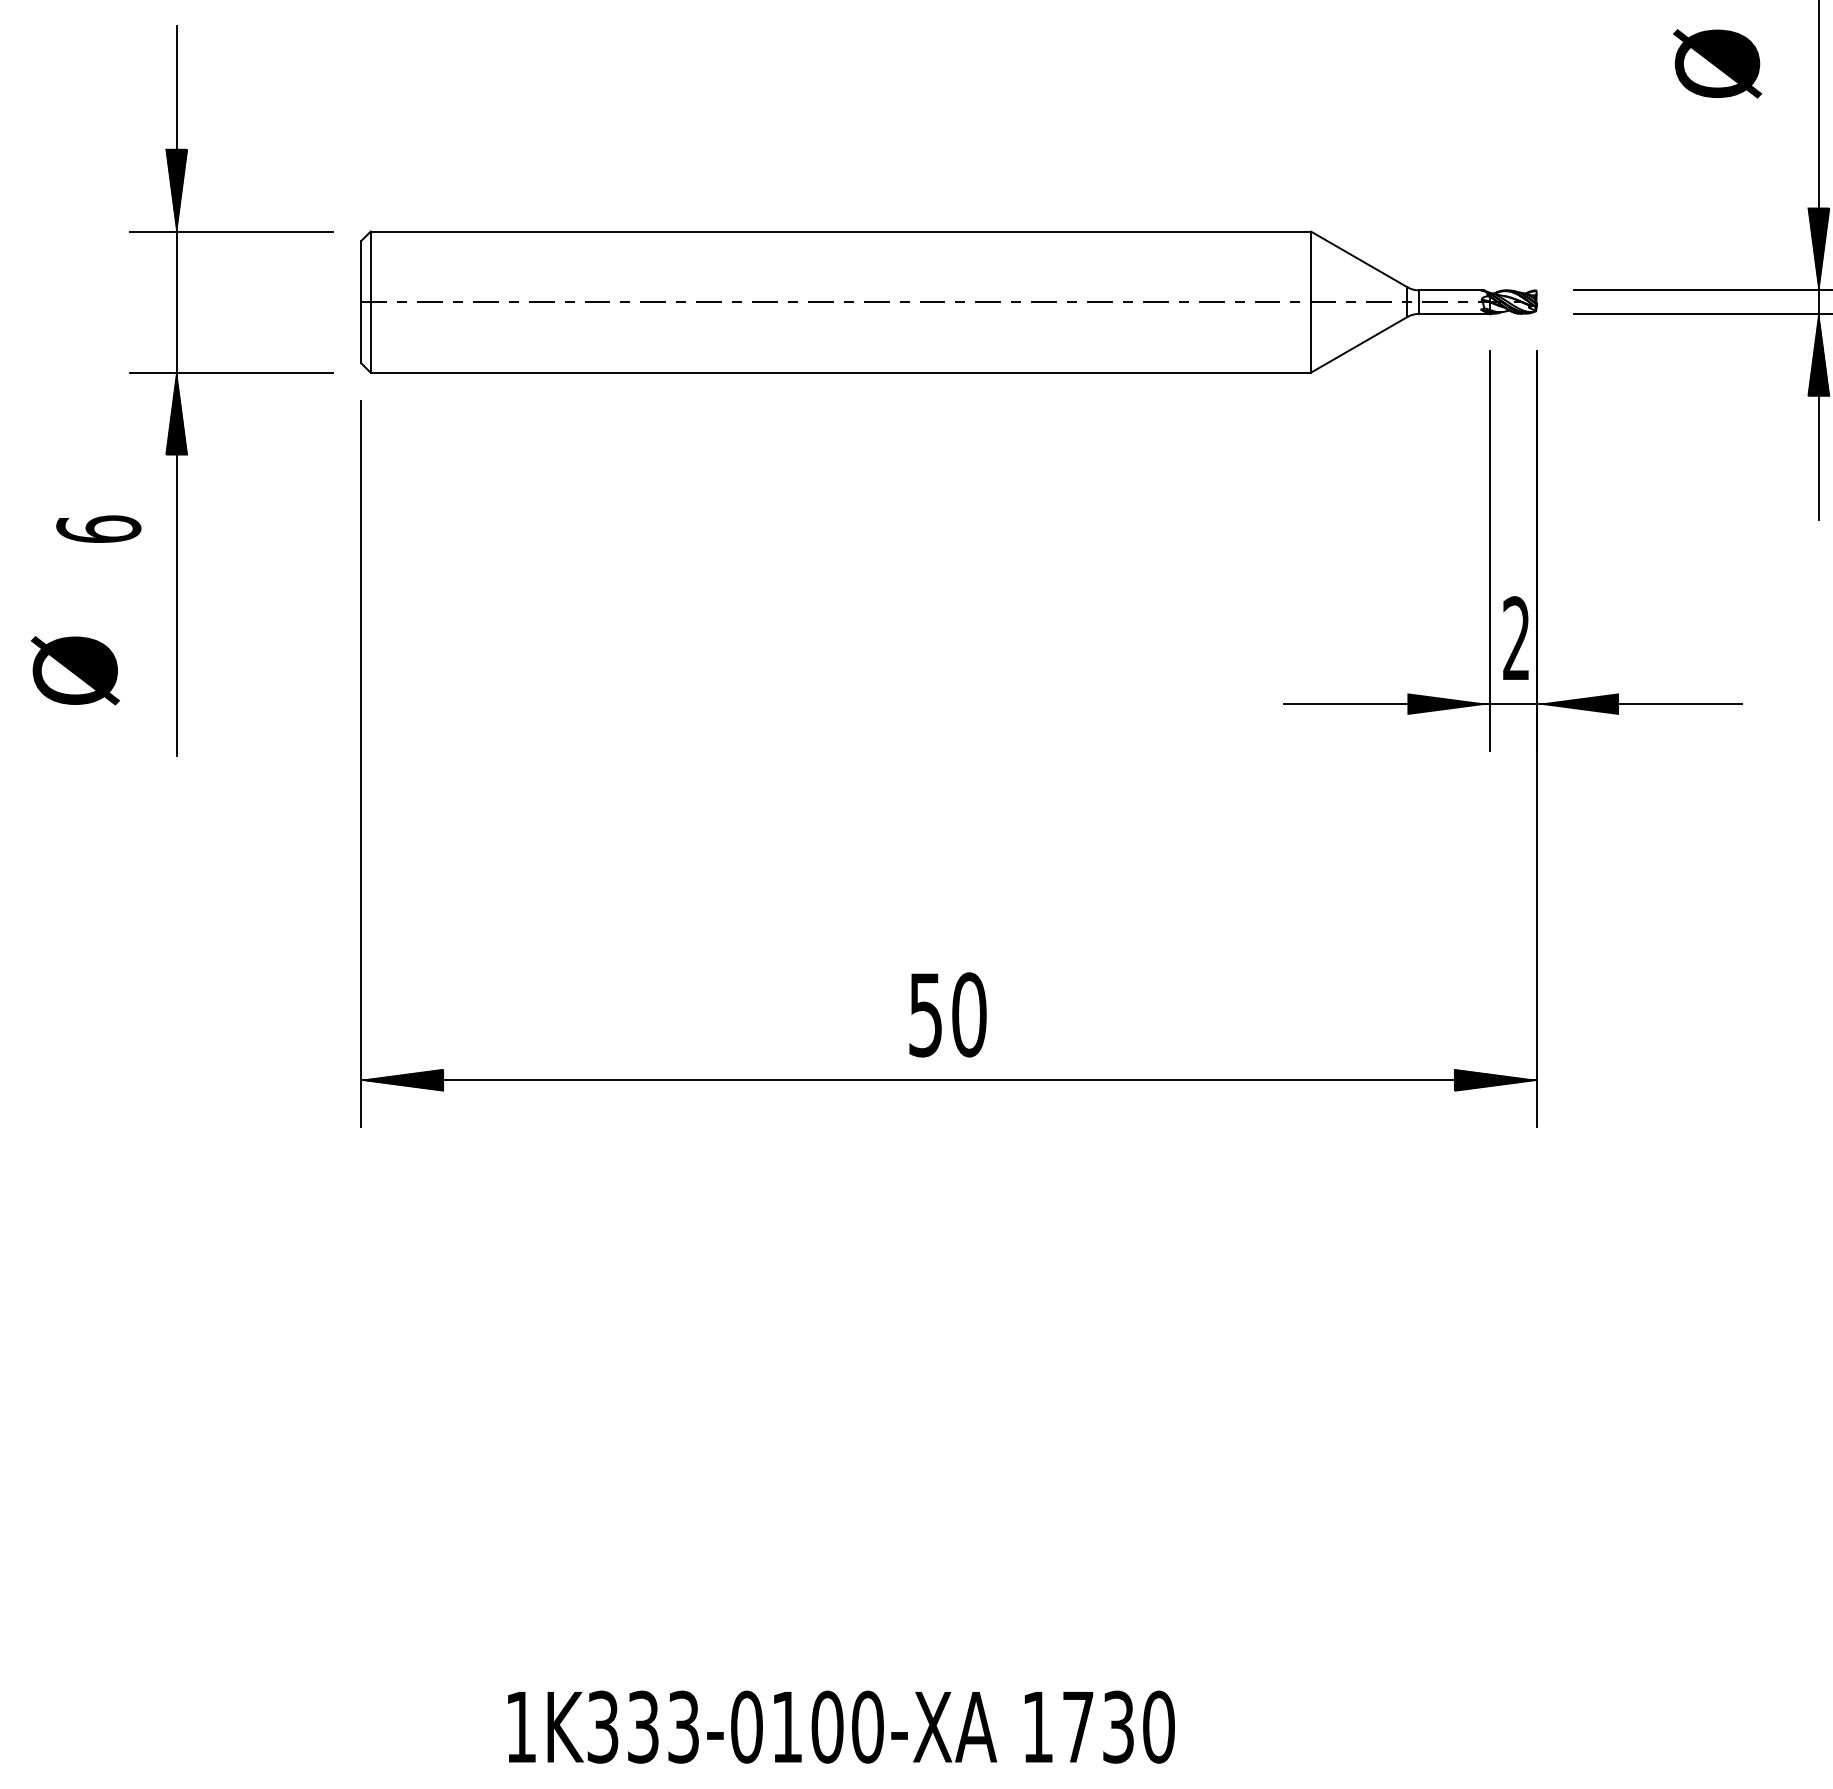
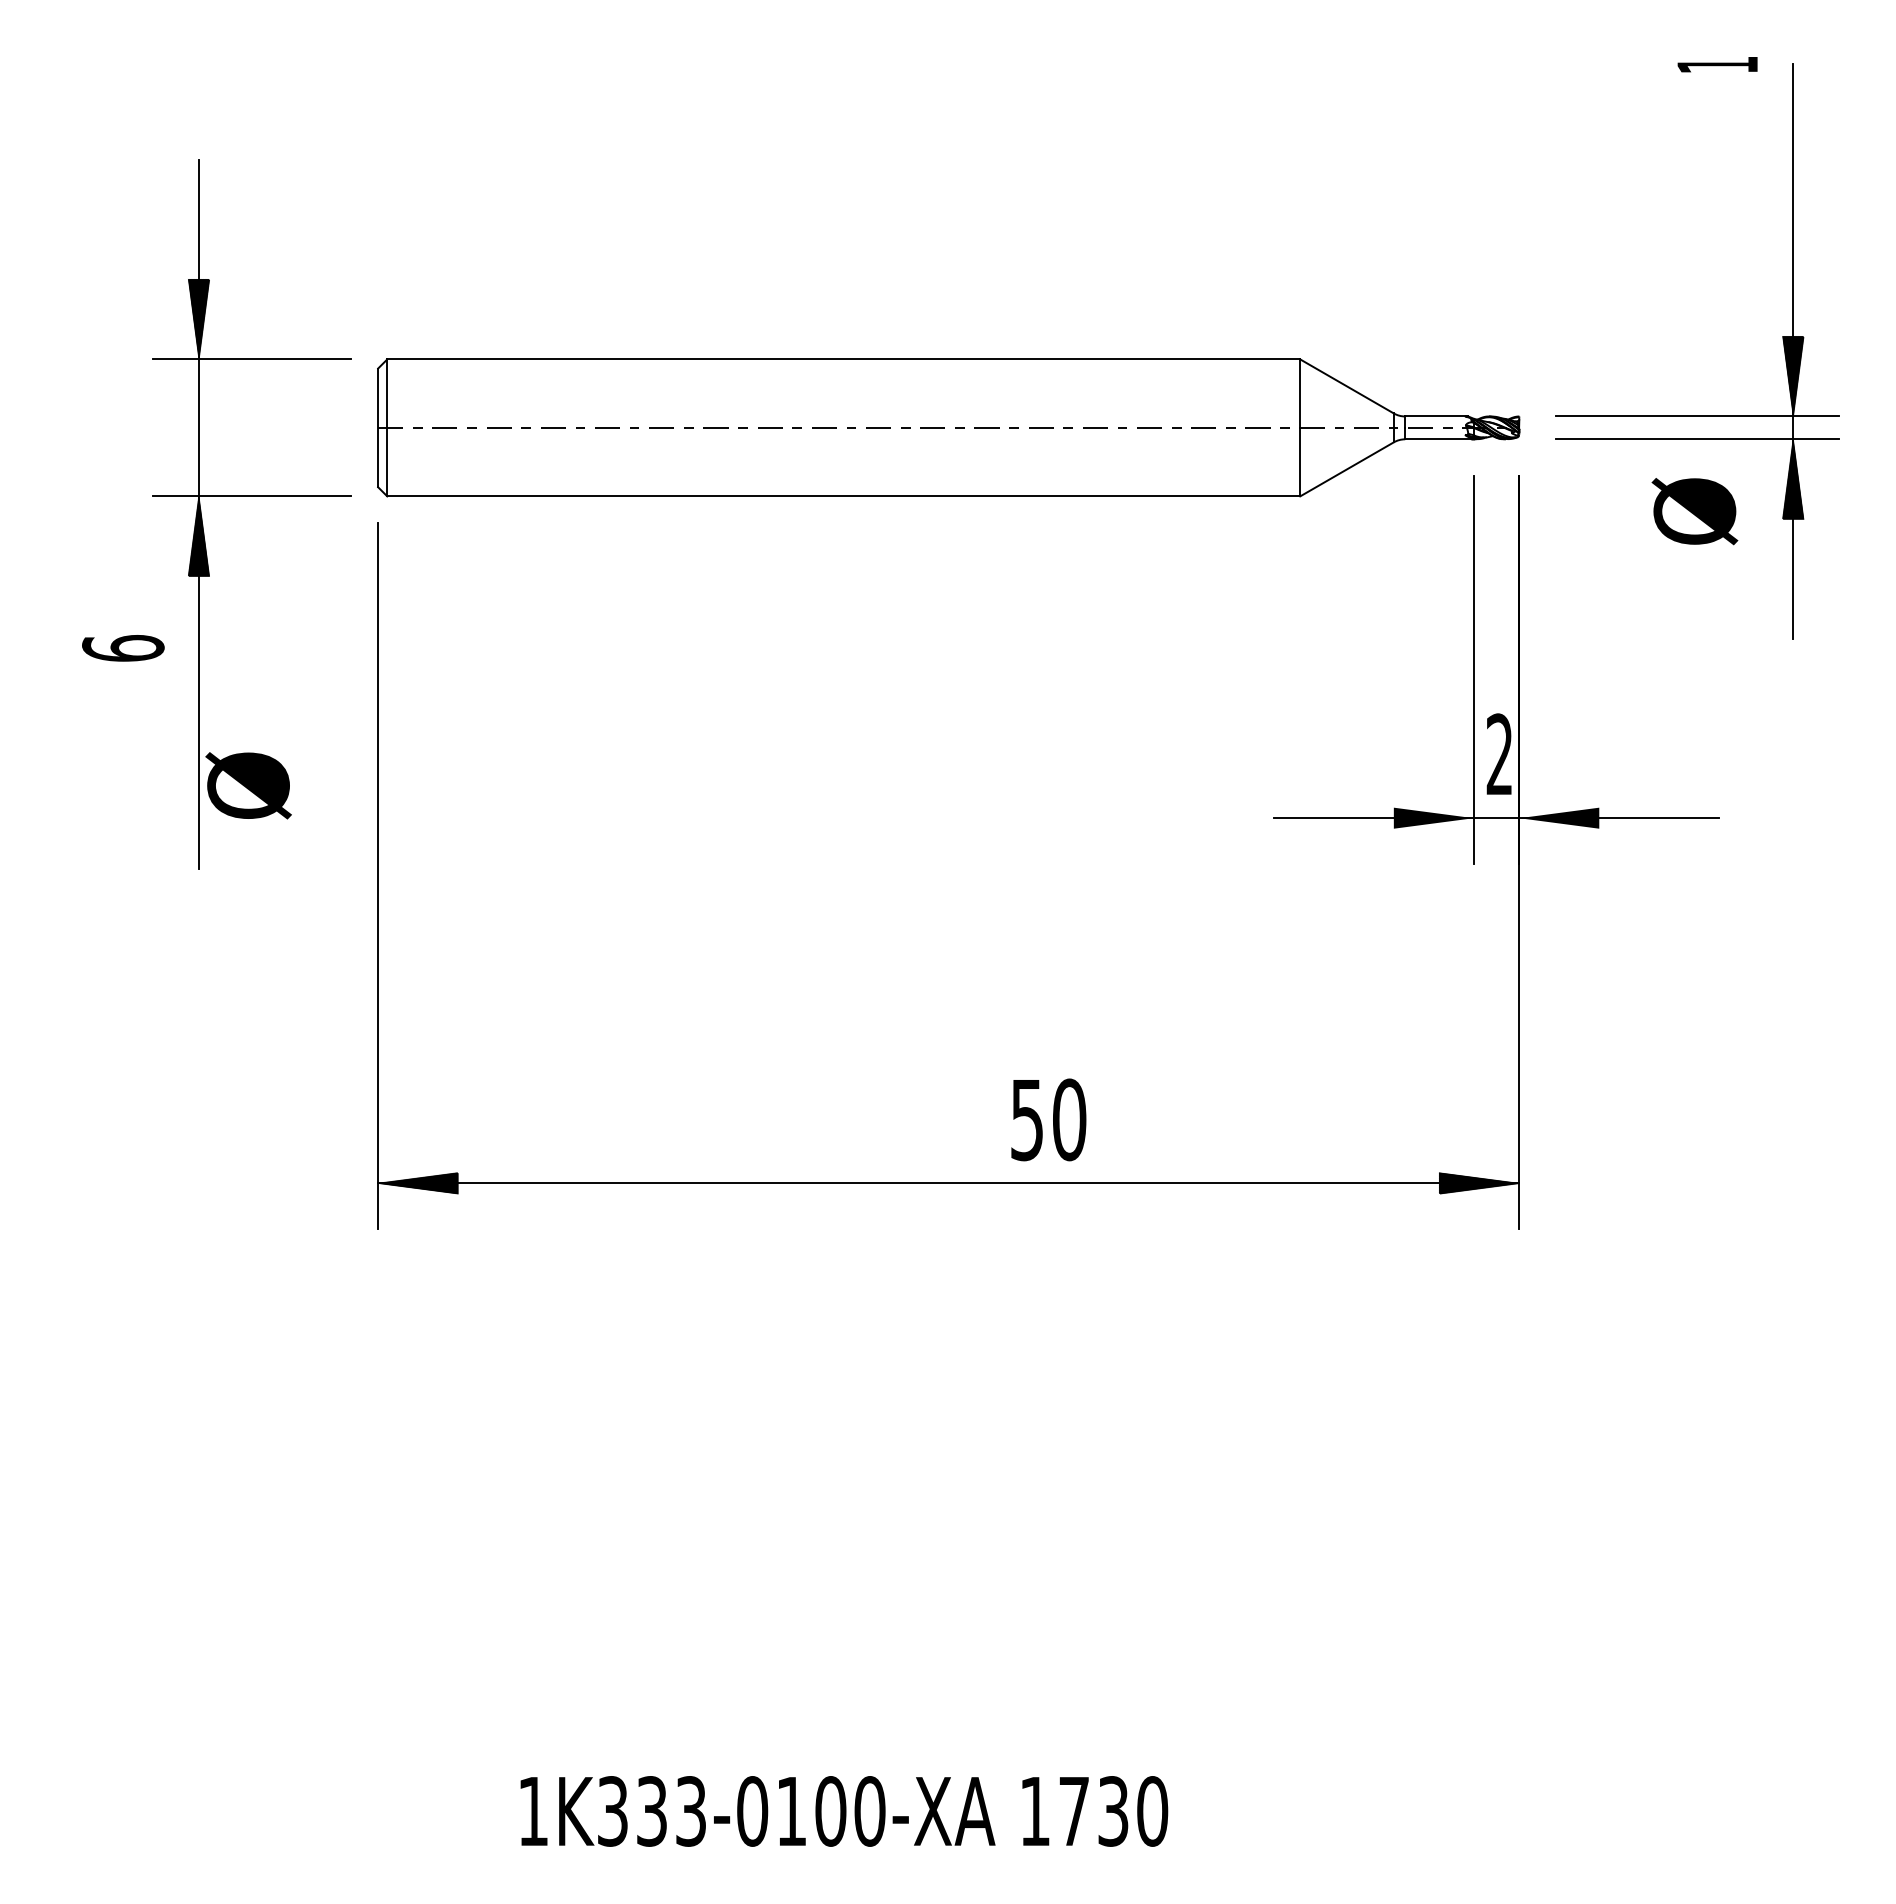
text: (1717, 63) -> (1694, 511), moved
text: (75, 670) -> (248, 785), moved
text: (947, 1014) -> (1048, 1119), moved

